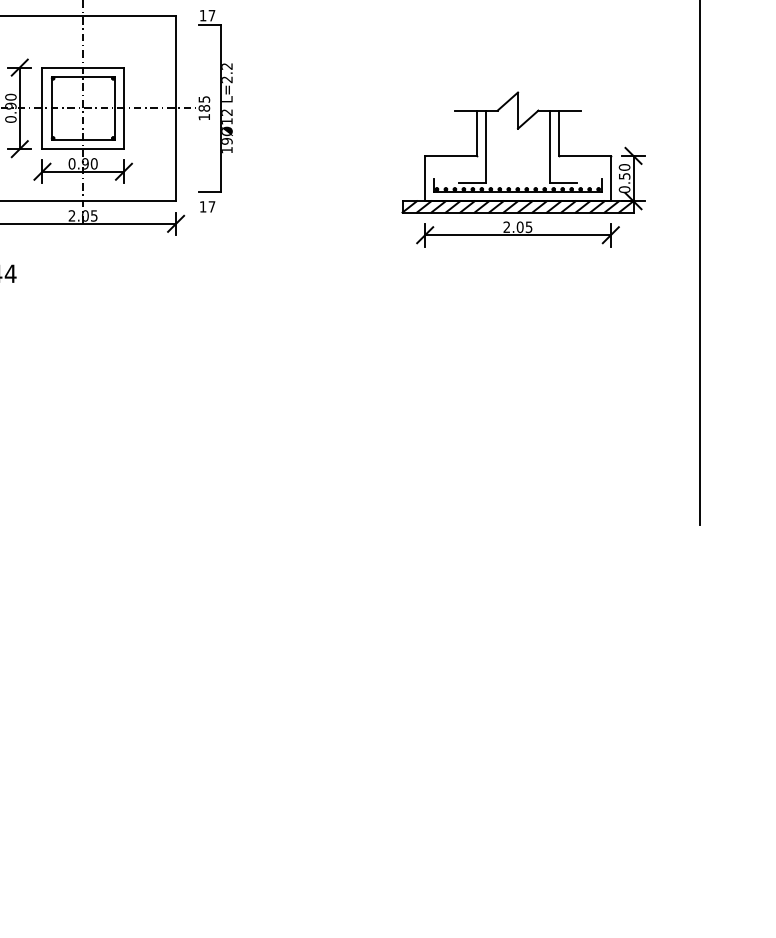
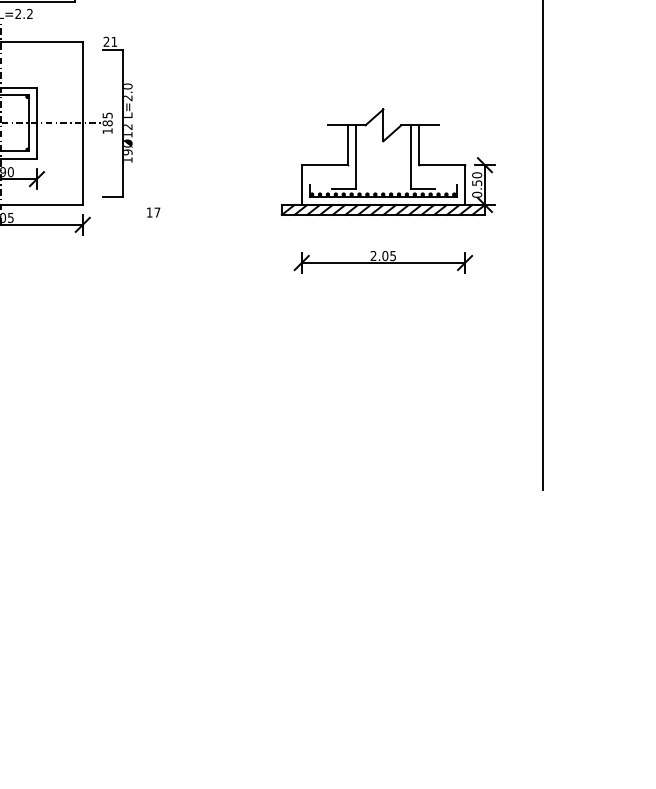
text: (207, 15) -> (110, 41), 17 -> 21
text: (227, 66) -> (127, 86), L=2.2 -> L=2.0
text: (207, 206) -> (153, 212), moved
part: (517, 234) -> (382, 262), moved

